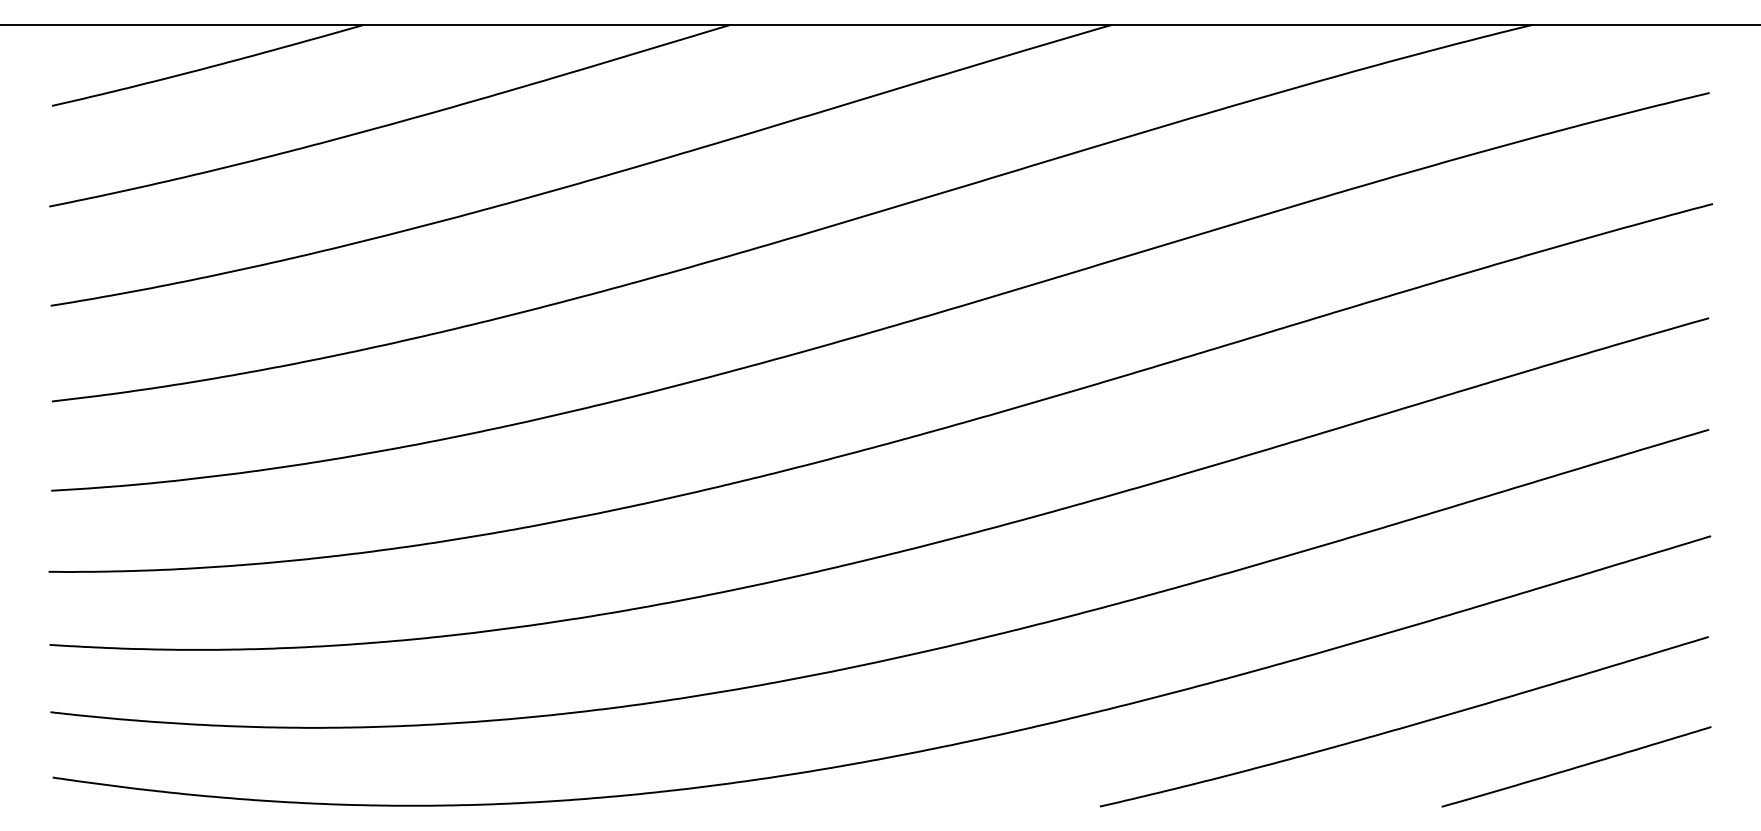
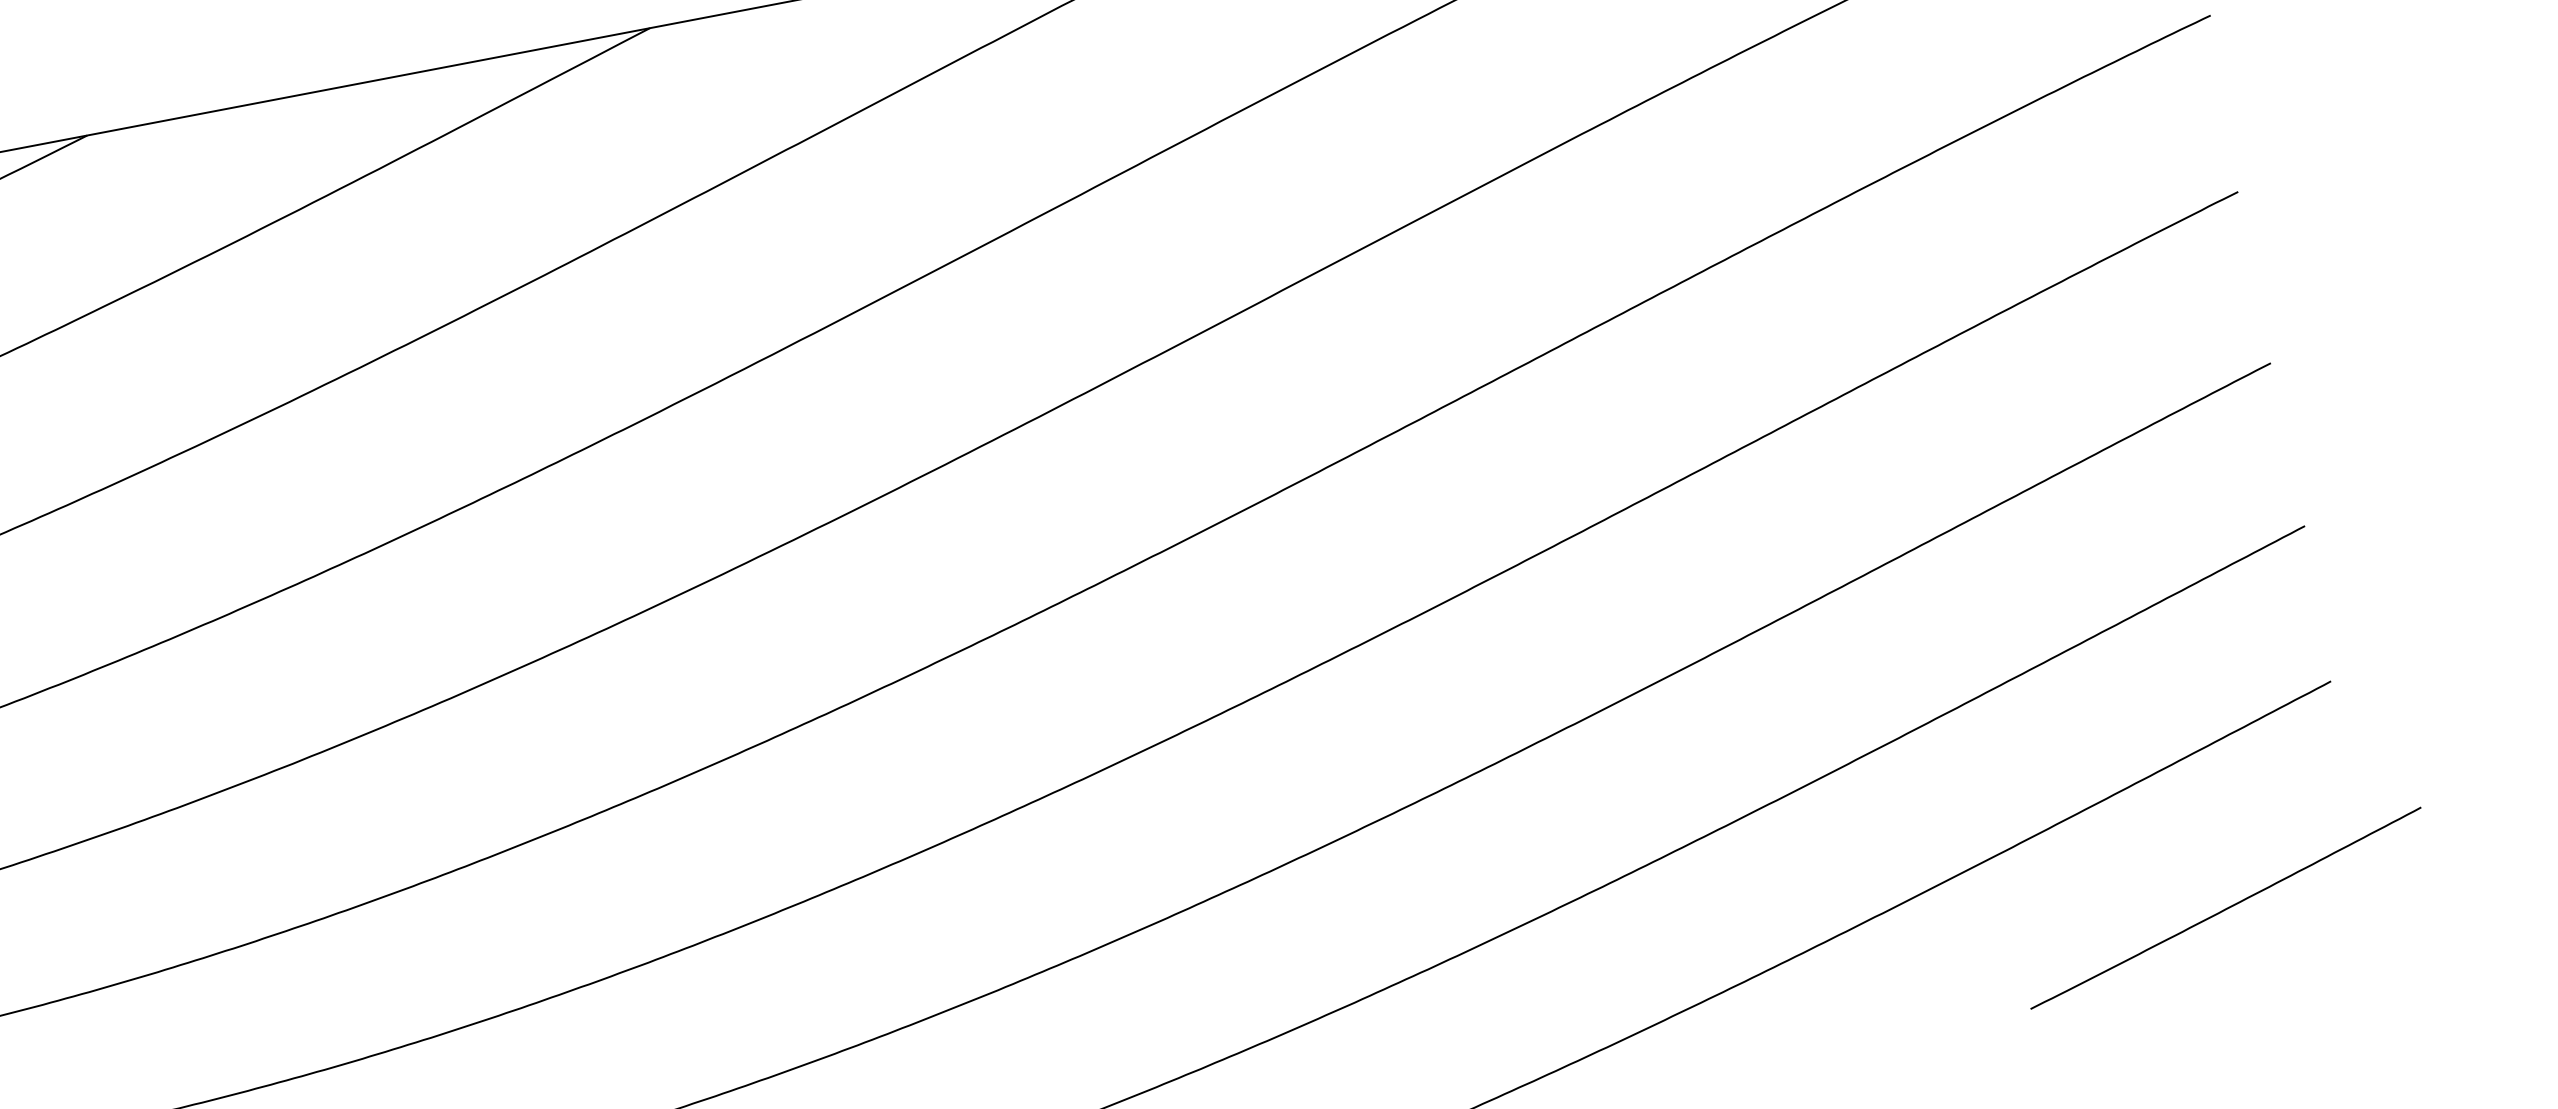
line: (1576, 766) -> (2225, 907), moved

